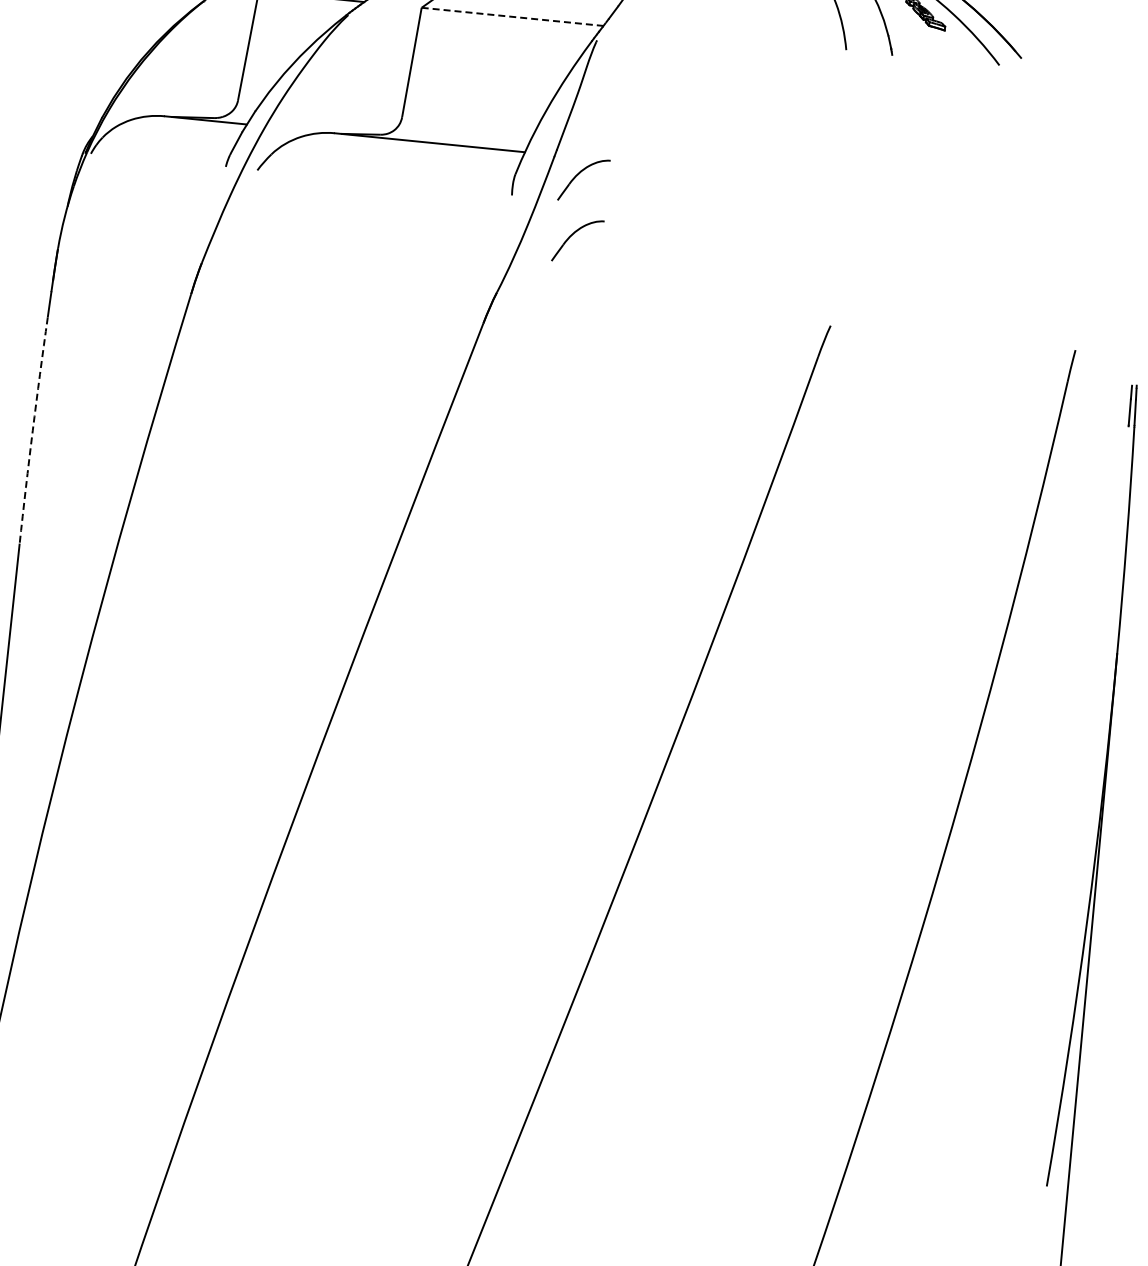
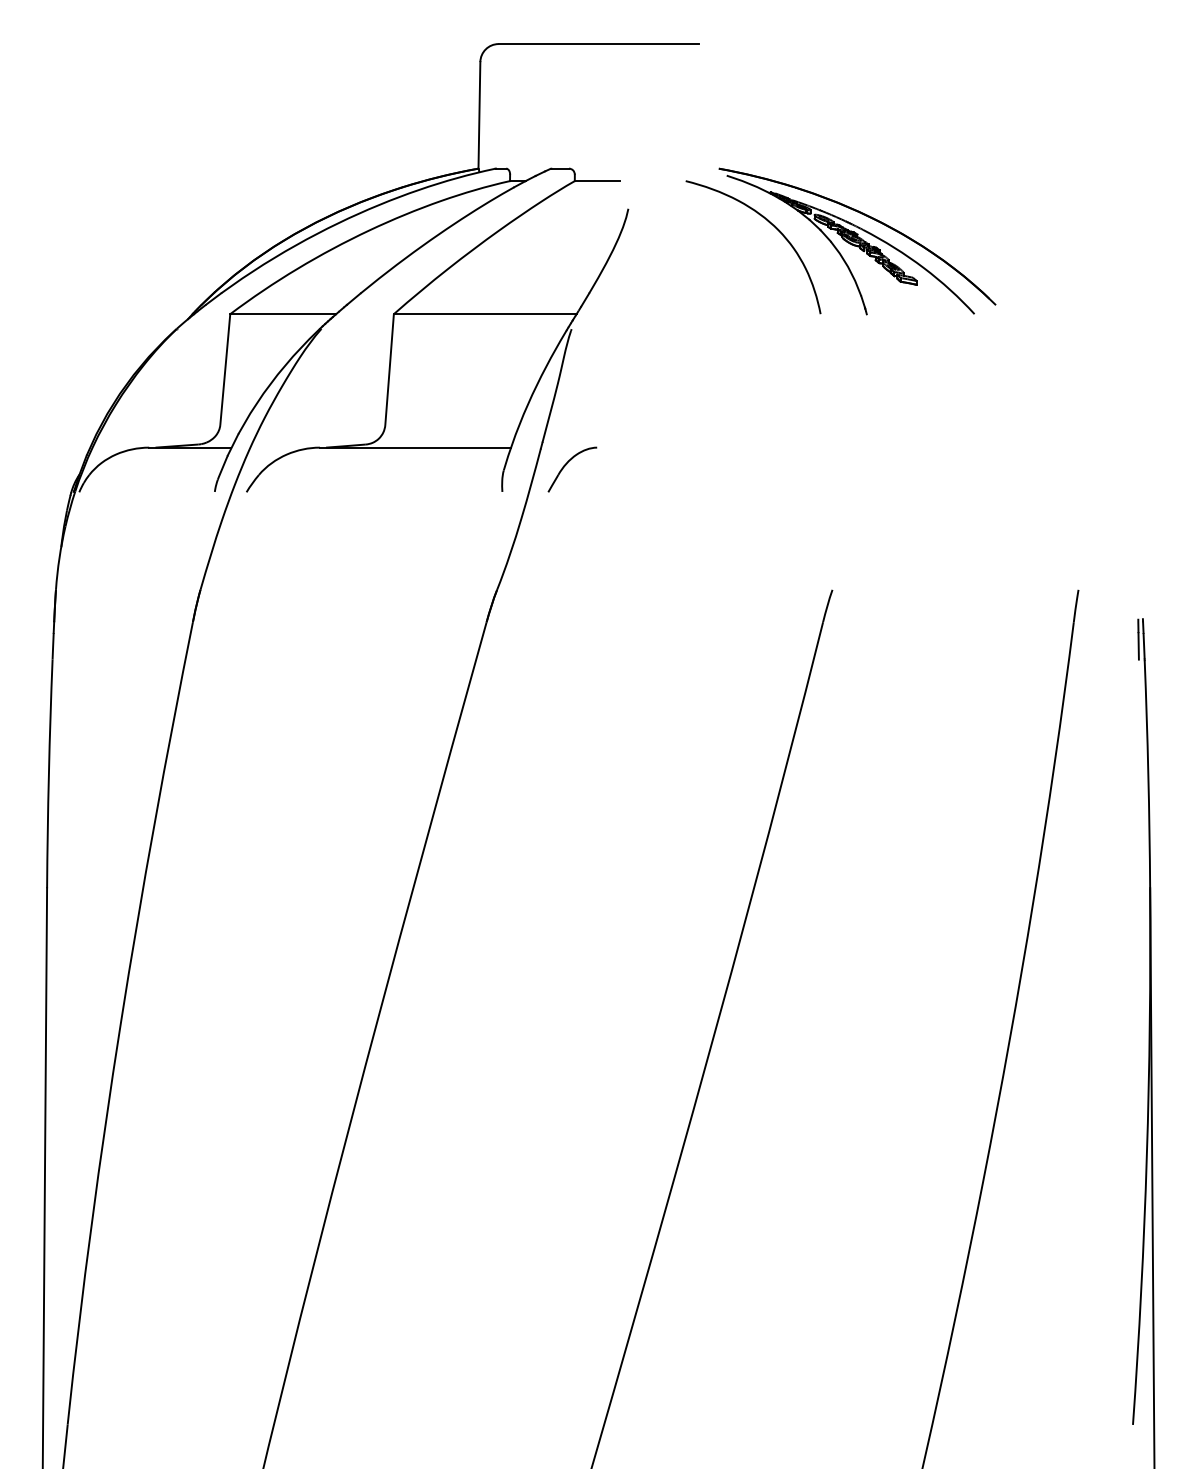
line: (512, 17) -> (485, 314), dashed -> solid
part: (573, 235) -> (567, 525), removed
arc: (32, 430) -> (48, 773), dashed -> solid

